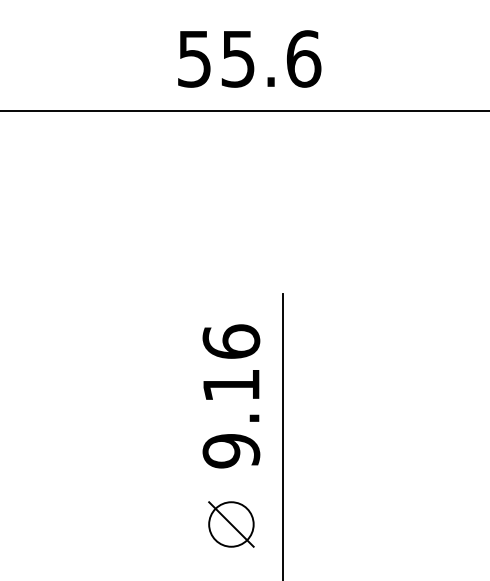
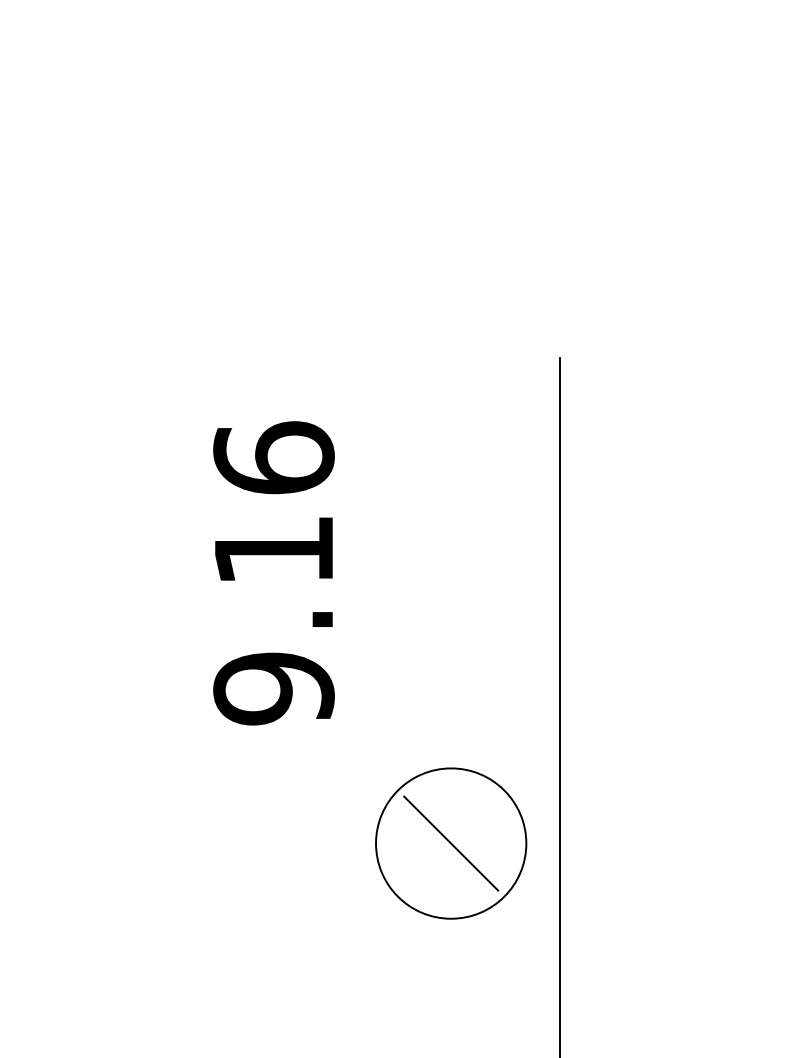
text: (231, 396) -> (274, 573), moved
circle: (231, 524) -> (451, 843), size x1.6

